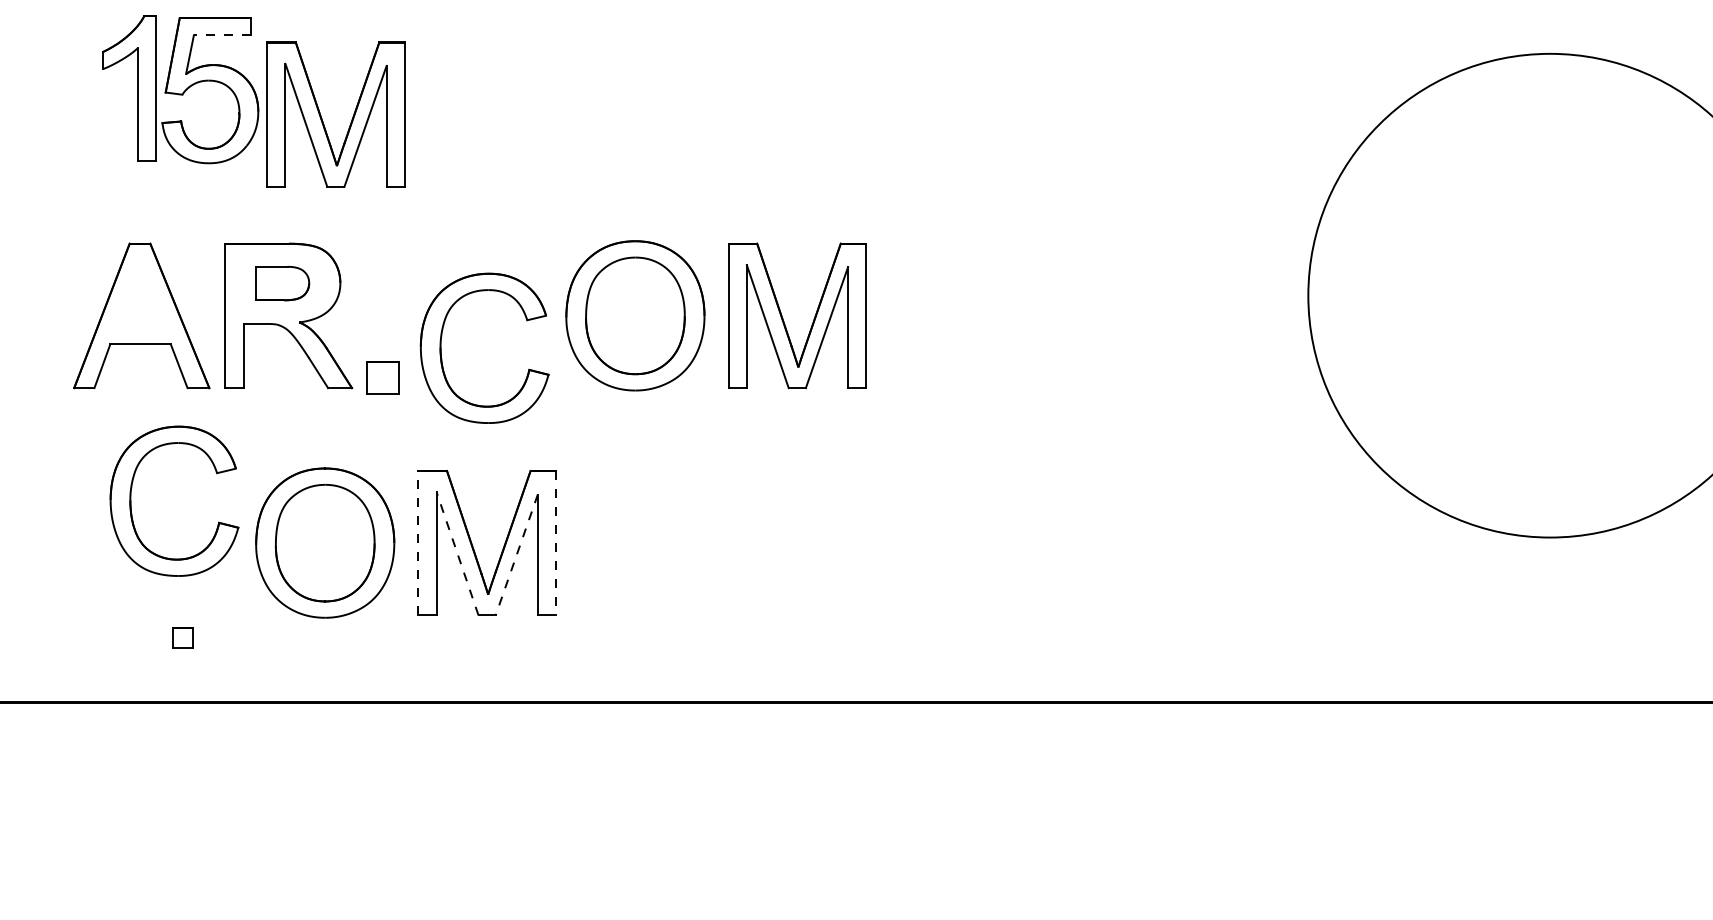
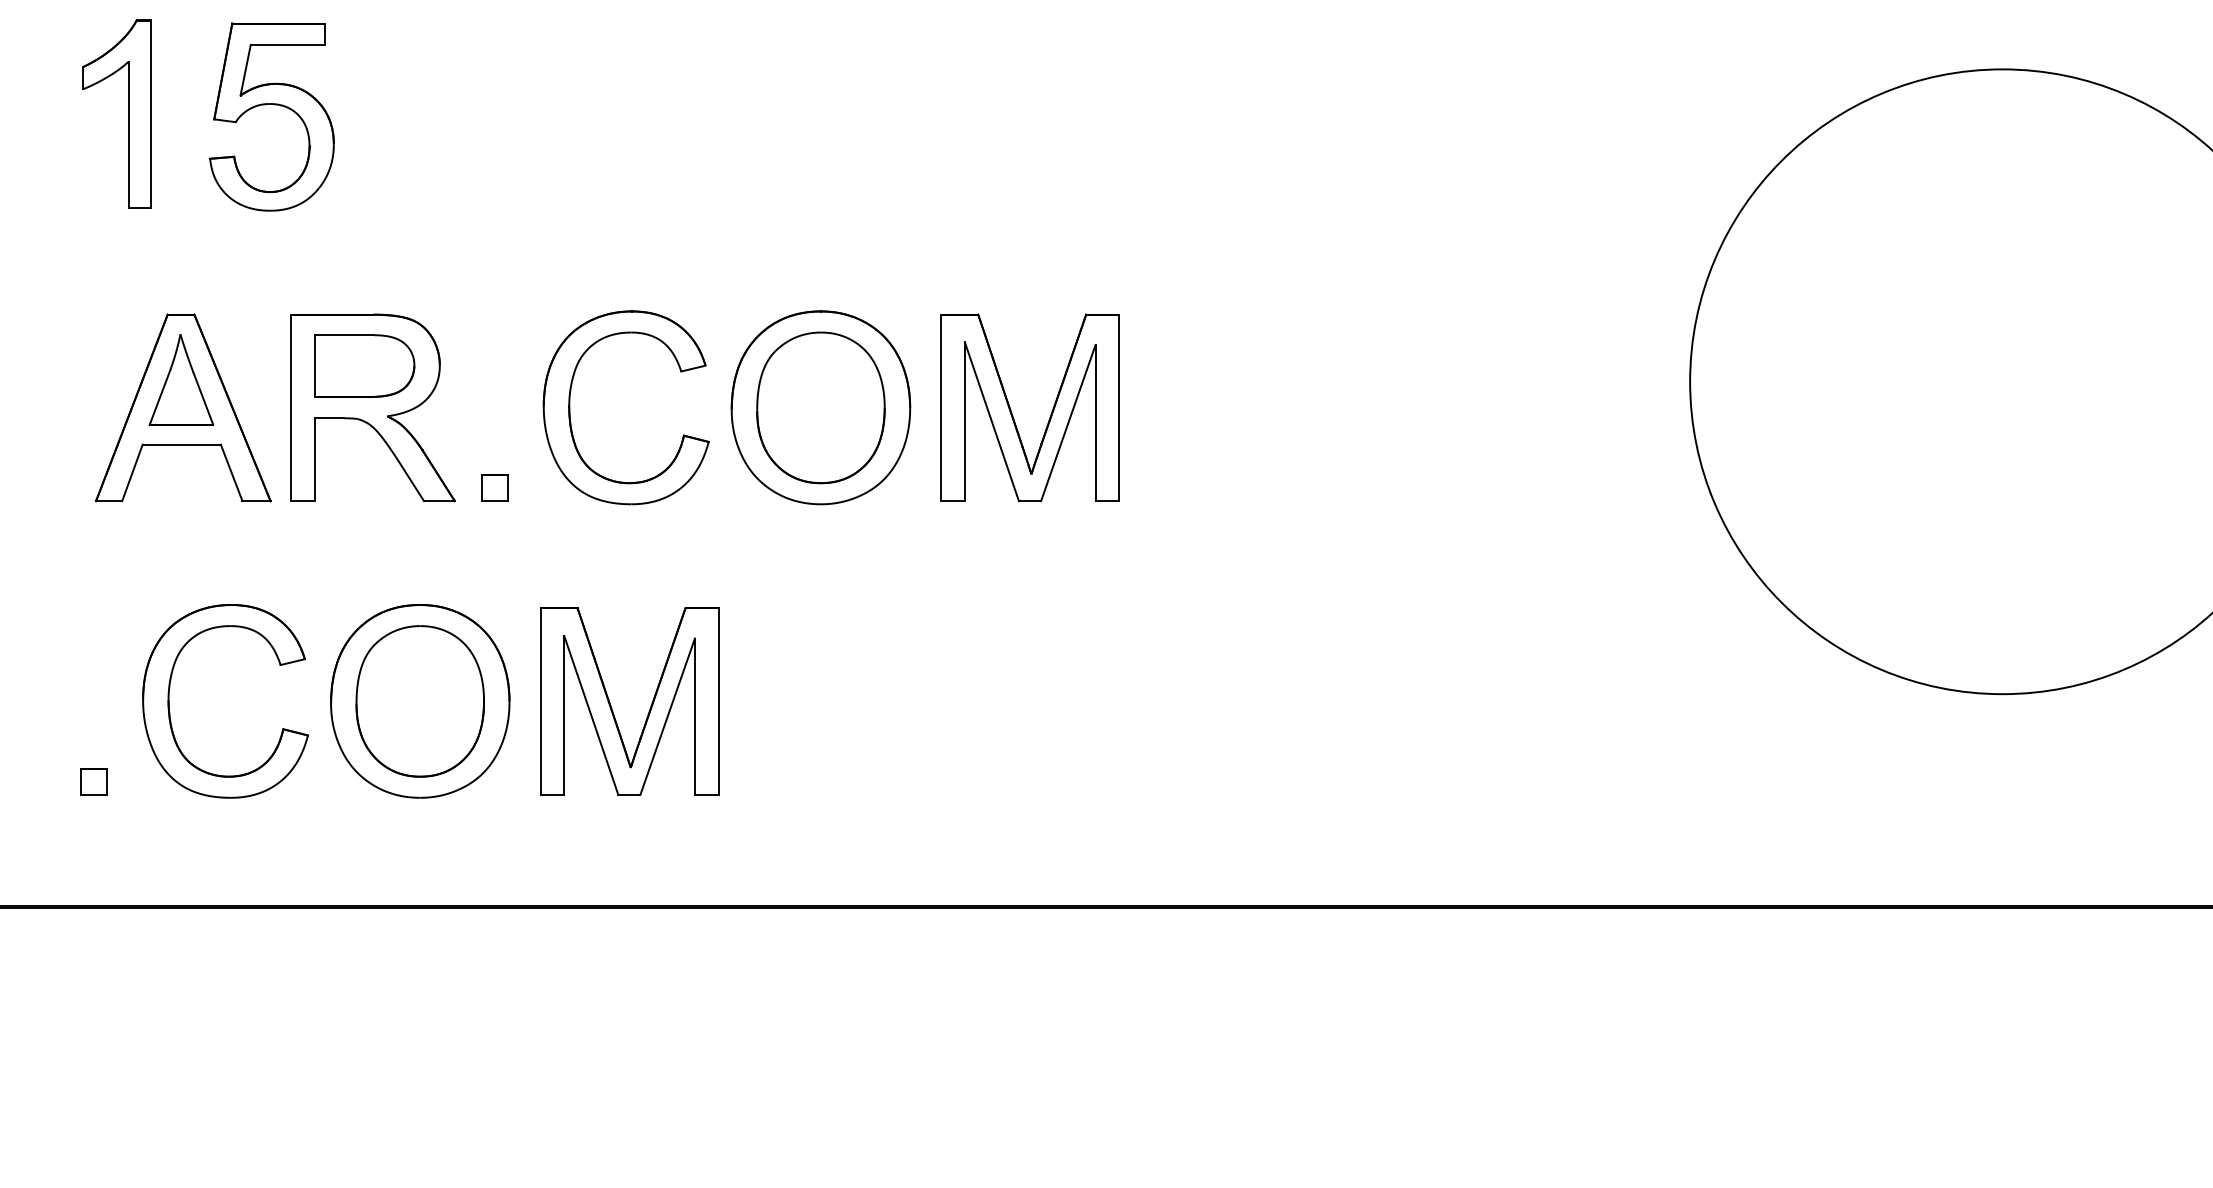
line: (222, 35) -> (287, 45), dashed -> solid
part: (138, 87) -> (128, 113), moved
part: (322, 118) -> (416, 152), removed
part: (282, 283) -> (364, 365), size x1.43
part: (140, 293) -> (181, 379), added
part: (441, 348) -> (570, 407), moved
part: (382, 377) -> (494, 487), size x0.62
part: (131, 501) -> (169, 701), moved
line: (418, 542) -> (540, 700), dashed -> solid
line: (556, 543) -> (718, 701), dashed -> solid
line: (457, 554) -> (591, 715), dashed -> solid
line: (516, 554) -> (667, 716), dashed -> solid
part: (182, 637) -> (93, 781), moved

